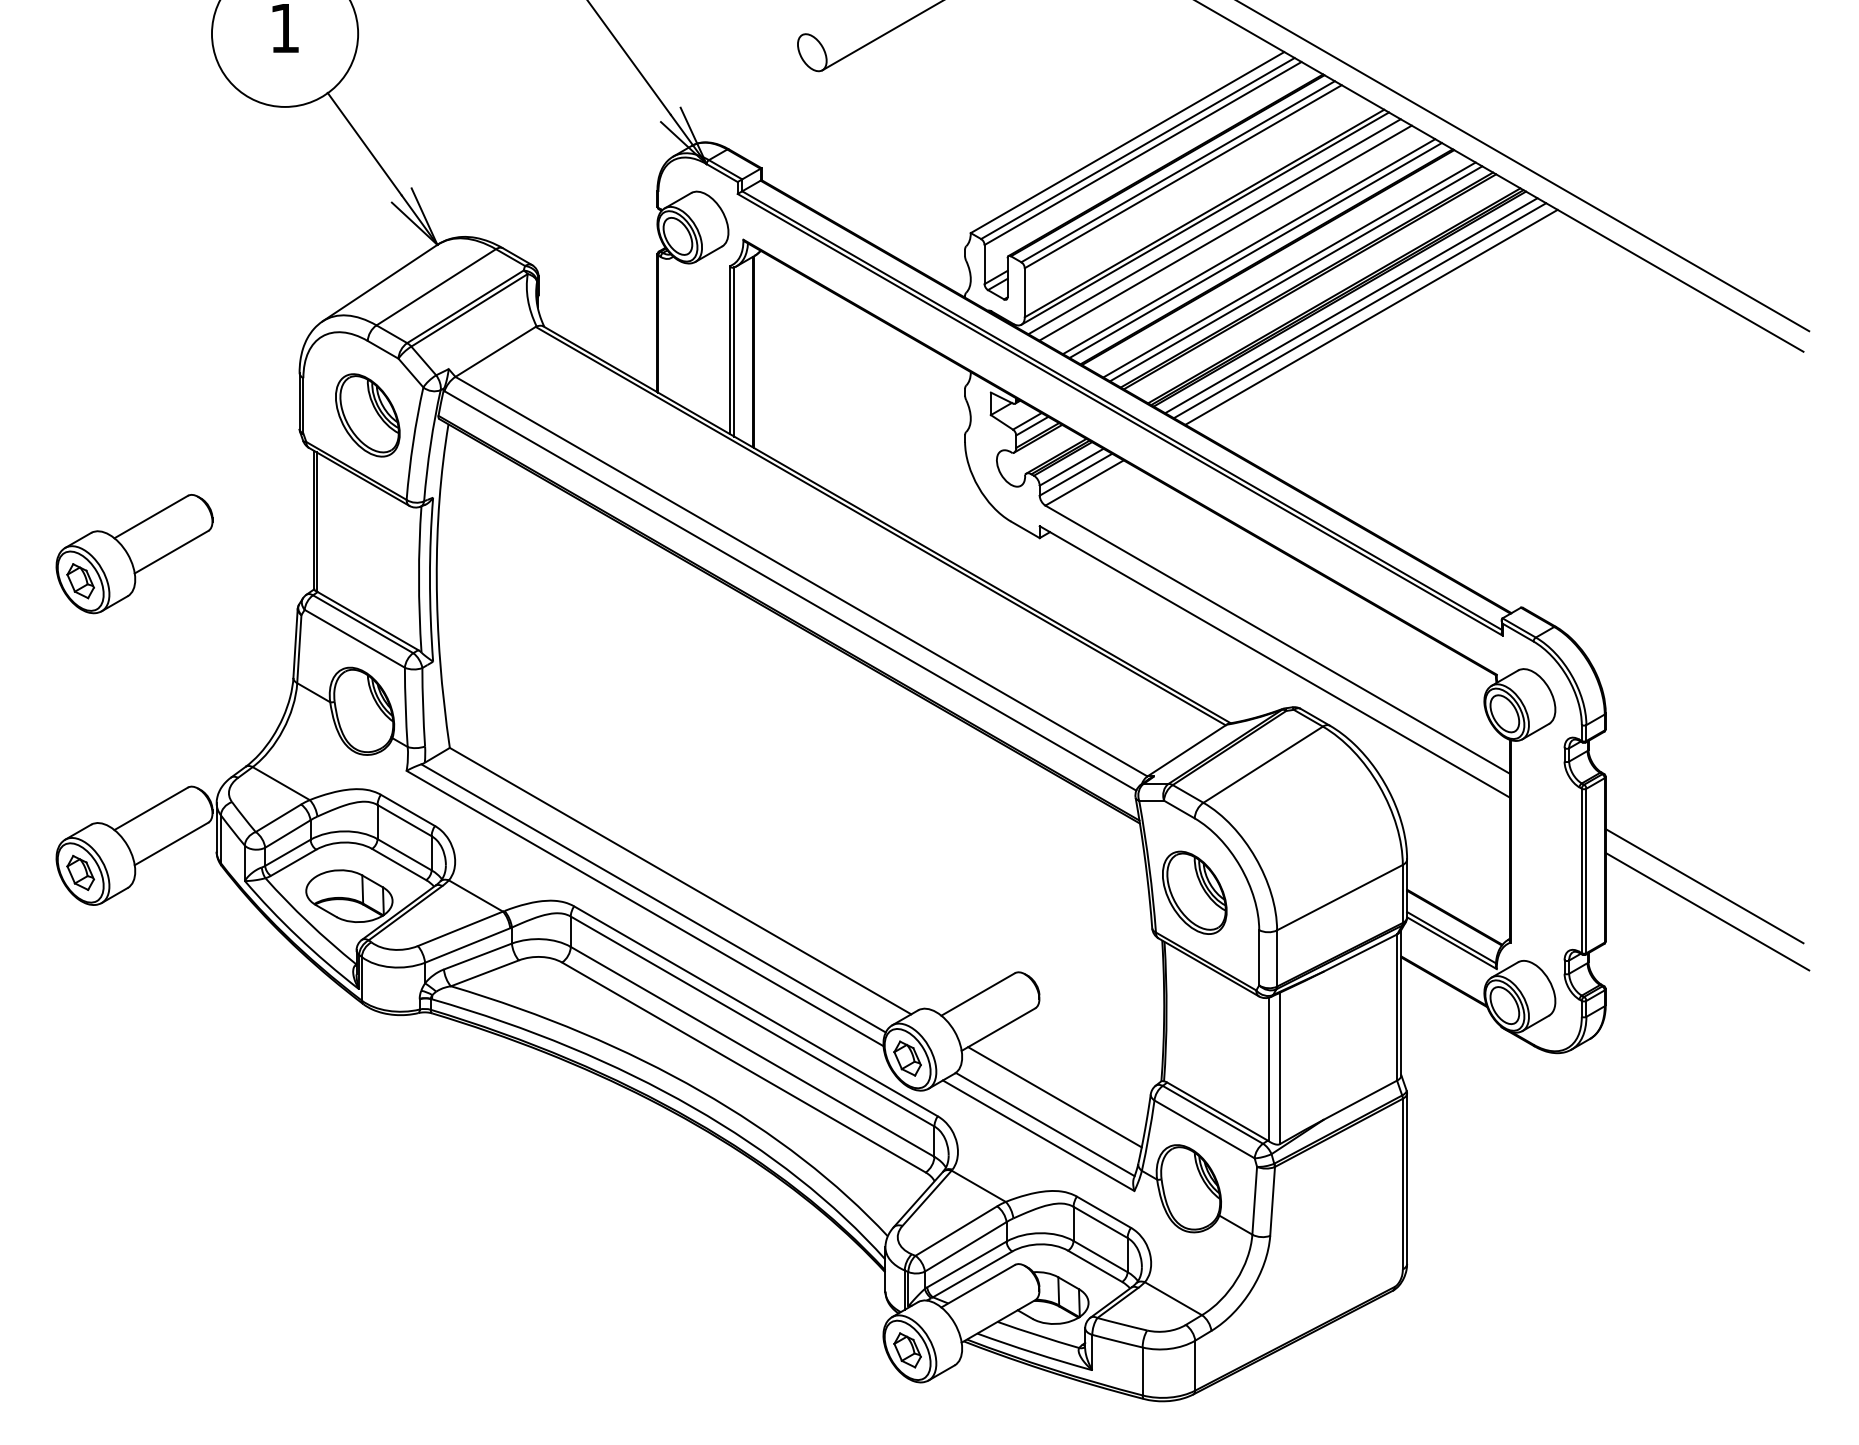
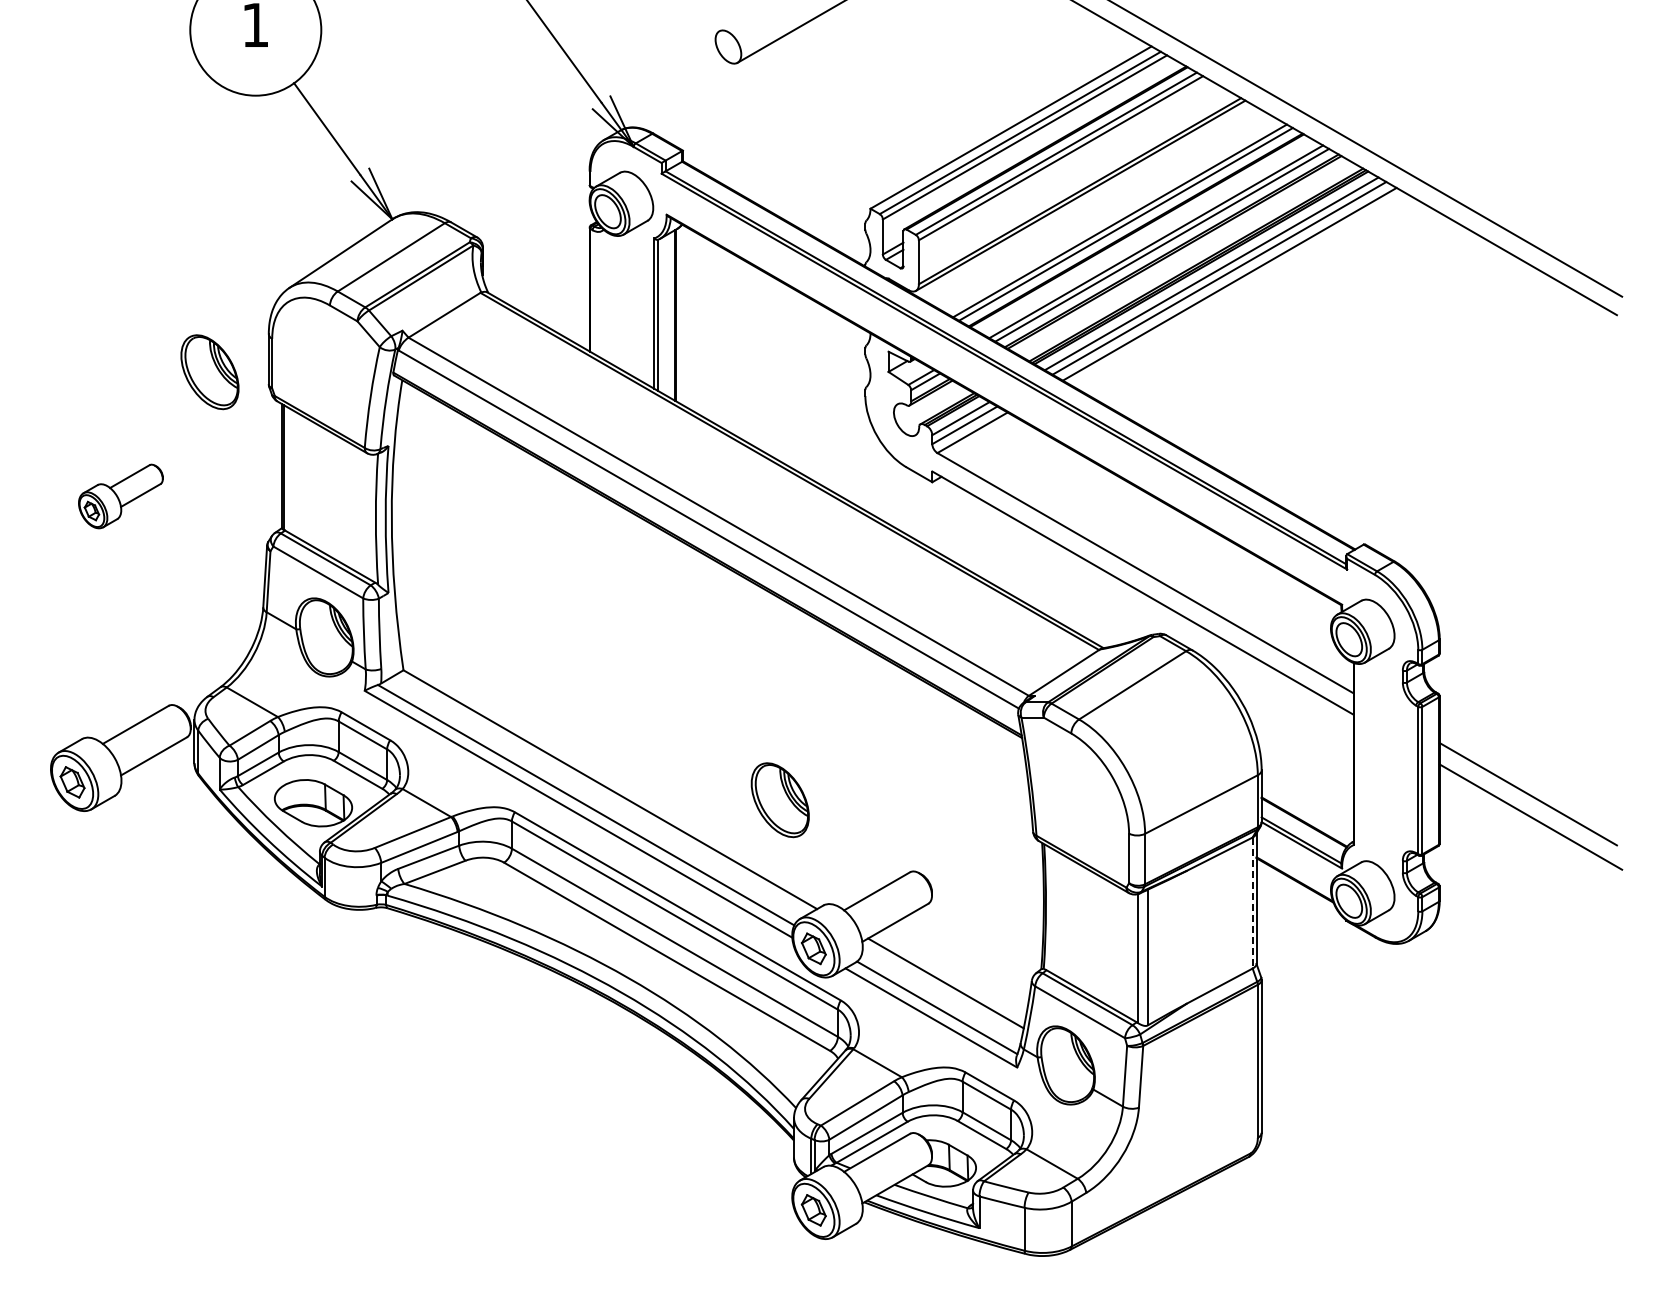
line: (1213, 226) -> (1088, 202), removed
line: (1225, 232) -> (1098, 208), removed
part: (367, 415) -> (209, 372), moved
part: (134, 554) -> (120, 496), size x0.6
part: (1193, 893) -> (779, 800), moved
line: (1396, 1008) -> (1252, 903), solid -> dashed

